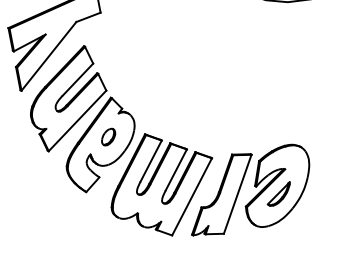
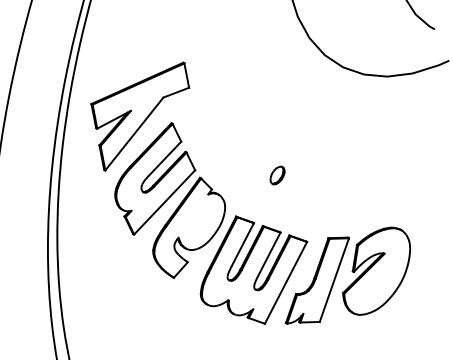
part: (108, 137) -> (277, 175), moved
part: (278, 193) -> (377, 279), removed

